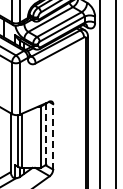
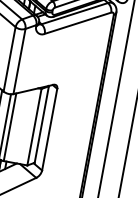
line: (46, 134) -> (41, 125), dashed -> solid
line: (53, 136) -> (50, 129), dashed -> solid

